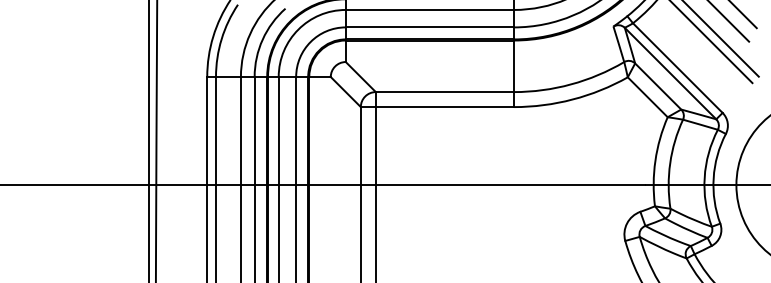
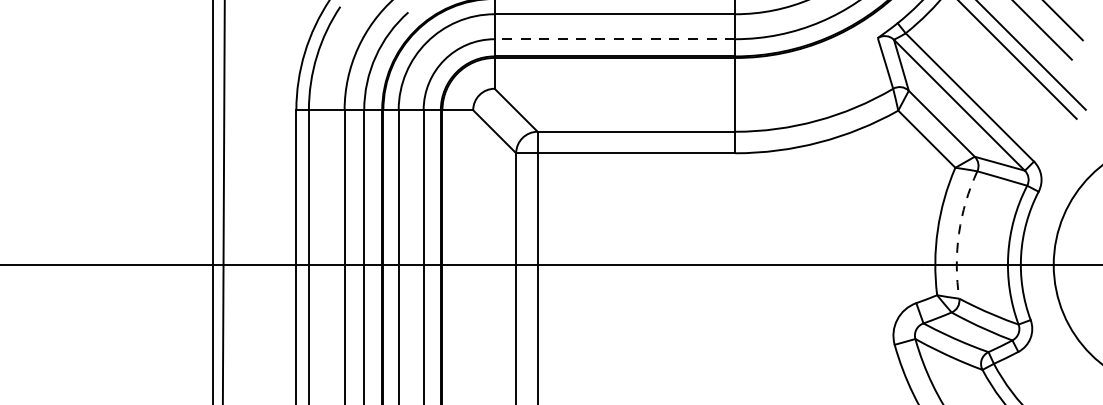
line: (429, 27) -> (614, 39), solid -> dashed
arc: (670, 163) -> (959, 233), solid -> dashed

